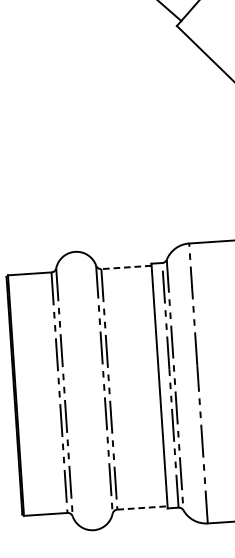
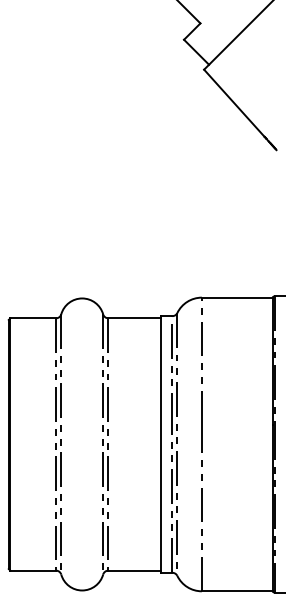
line: (126, 267) -> (134, 318), dashed -> solid
line: (143, 507) -> (135, 570), dashed -> solid

